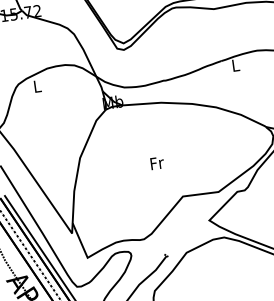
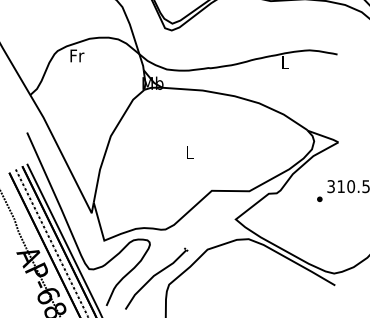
text: (37, 86) -> (77, 55), L -> Fr
text: (157, 163) -> (190, 152), Fr -> L

